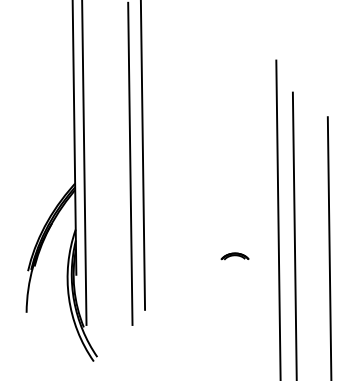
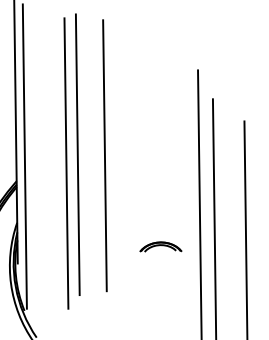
line: (173, 154) -> (105, 155), added
part: (234, 256) -> (160, 247), size x1.67

